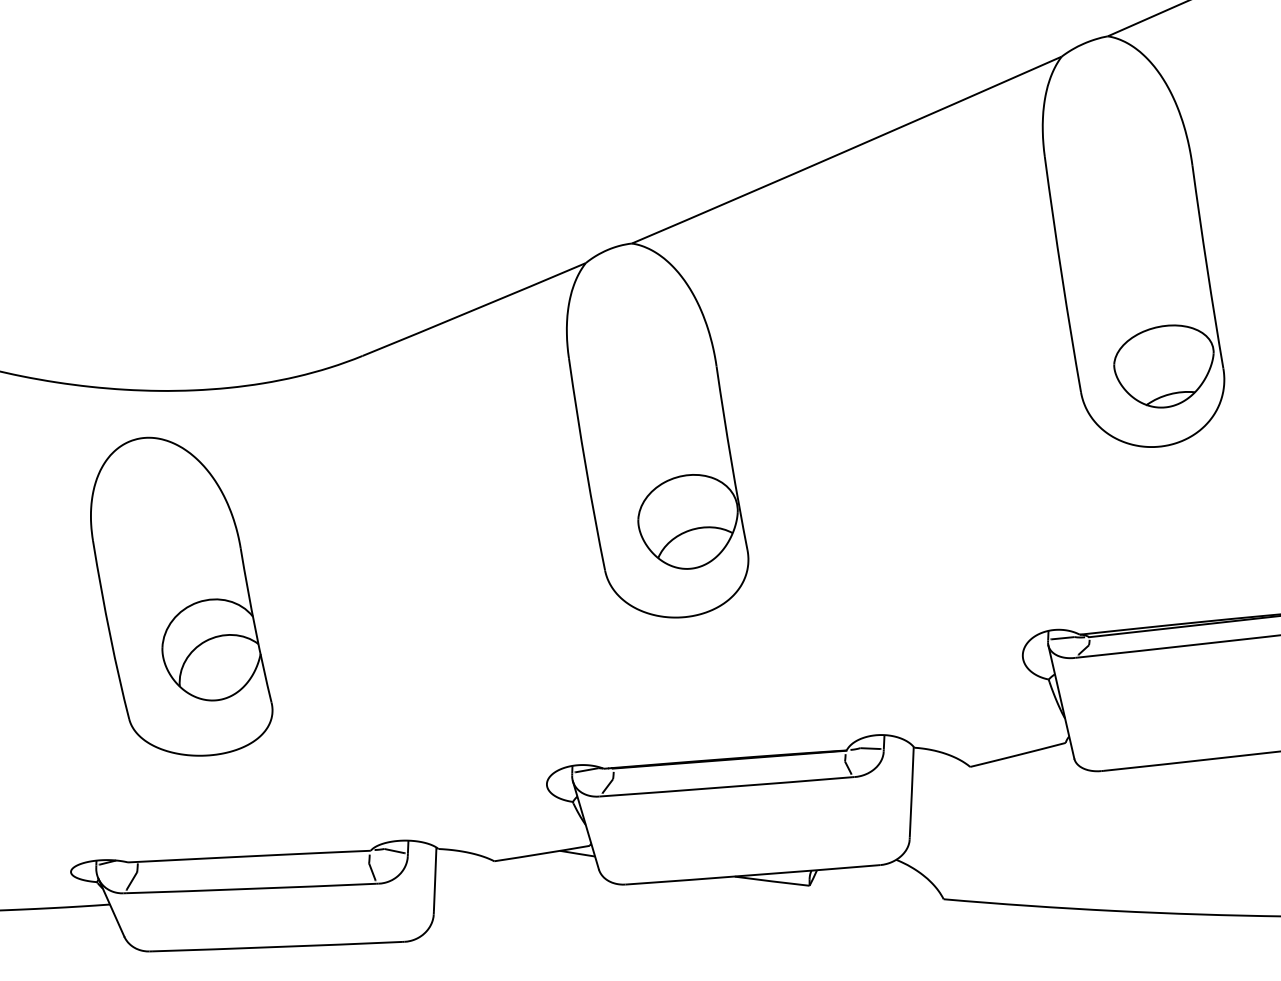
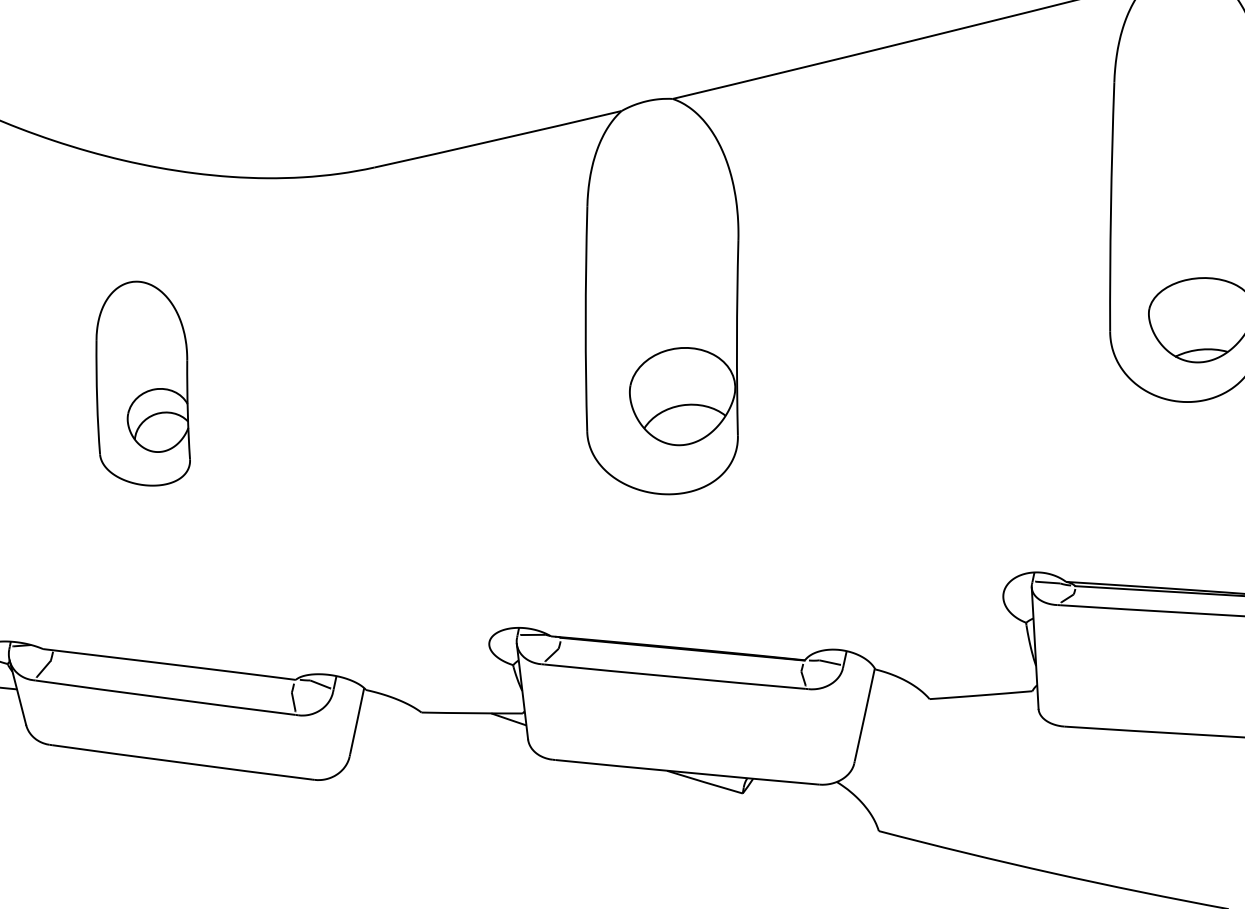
part: (181, 596) -> (145, 383), size x0.6

